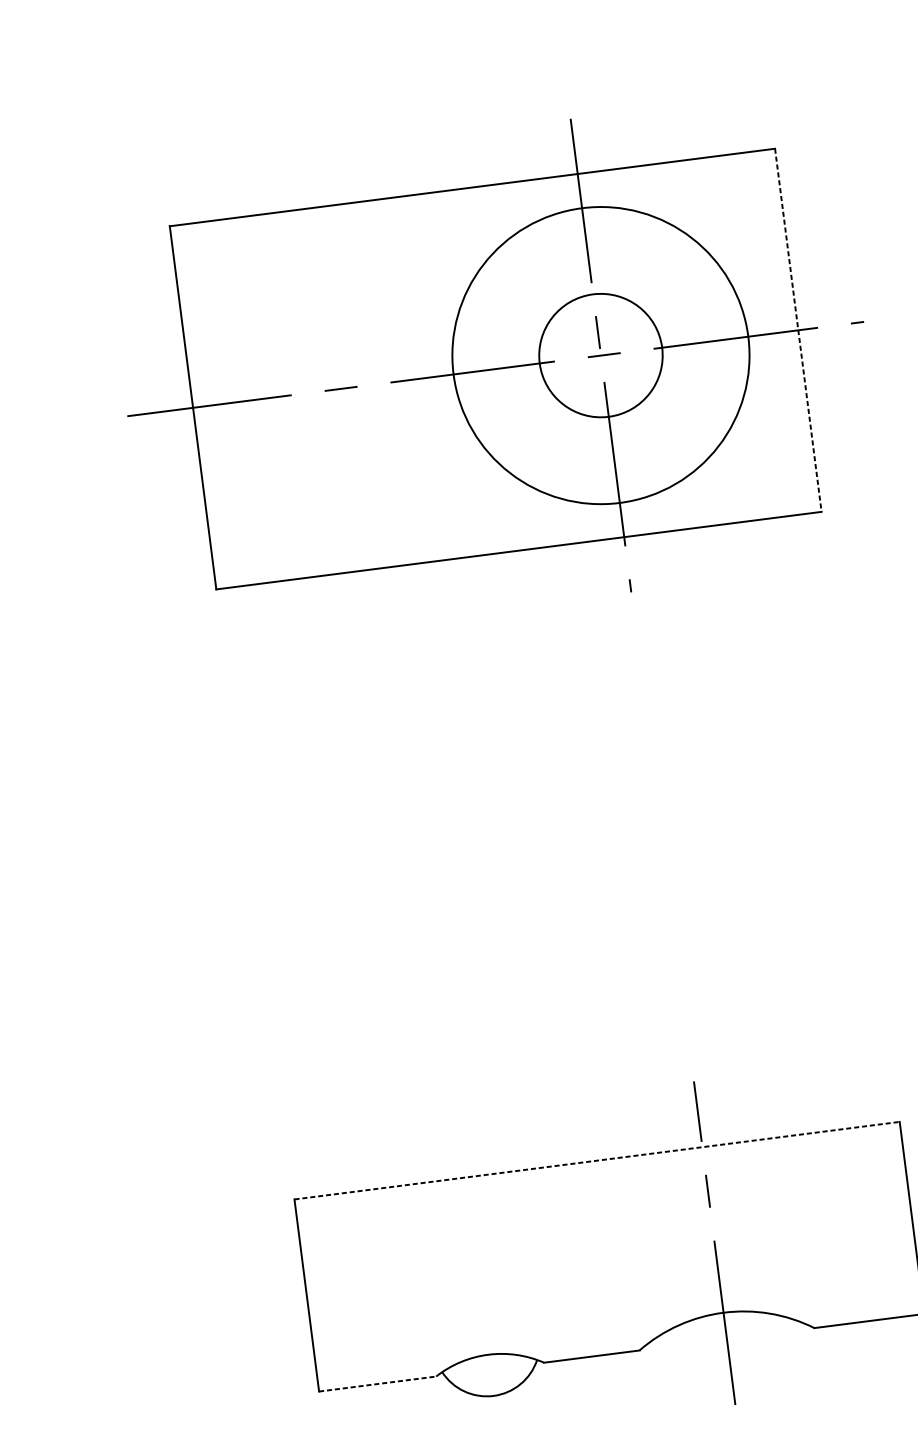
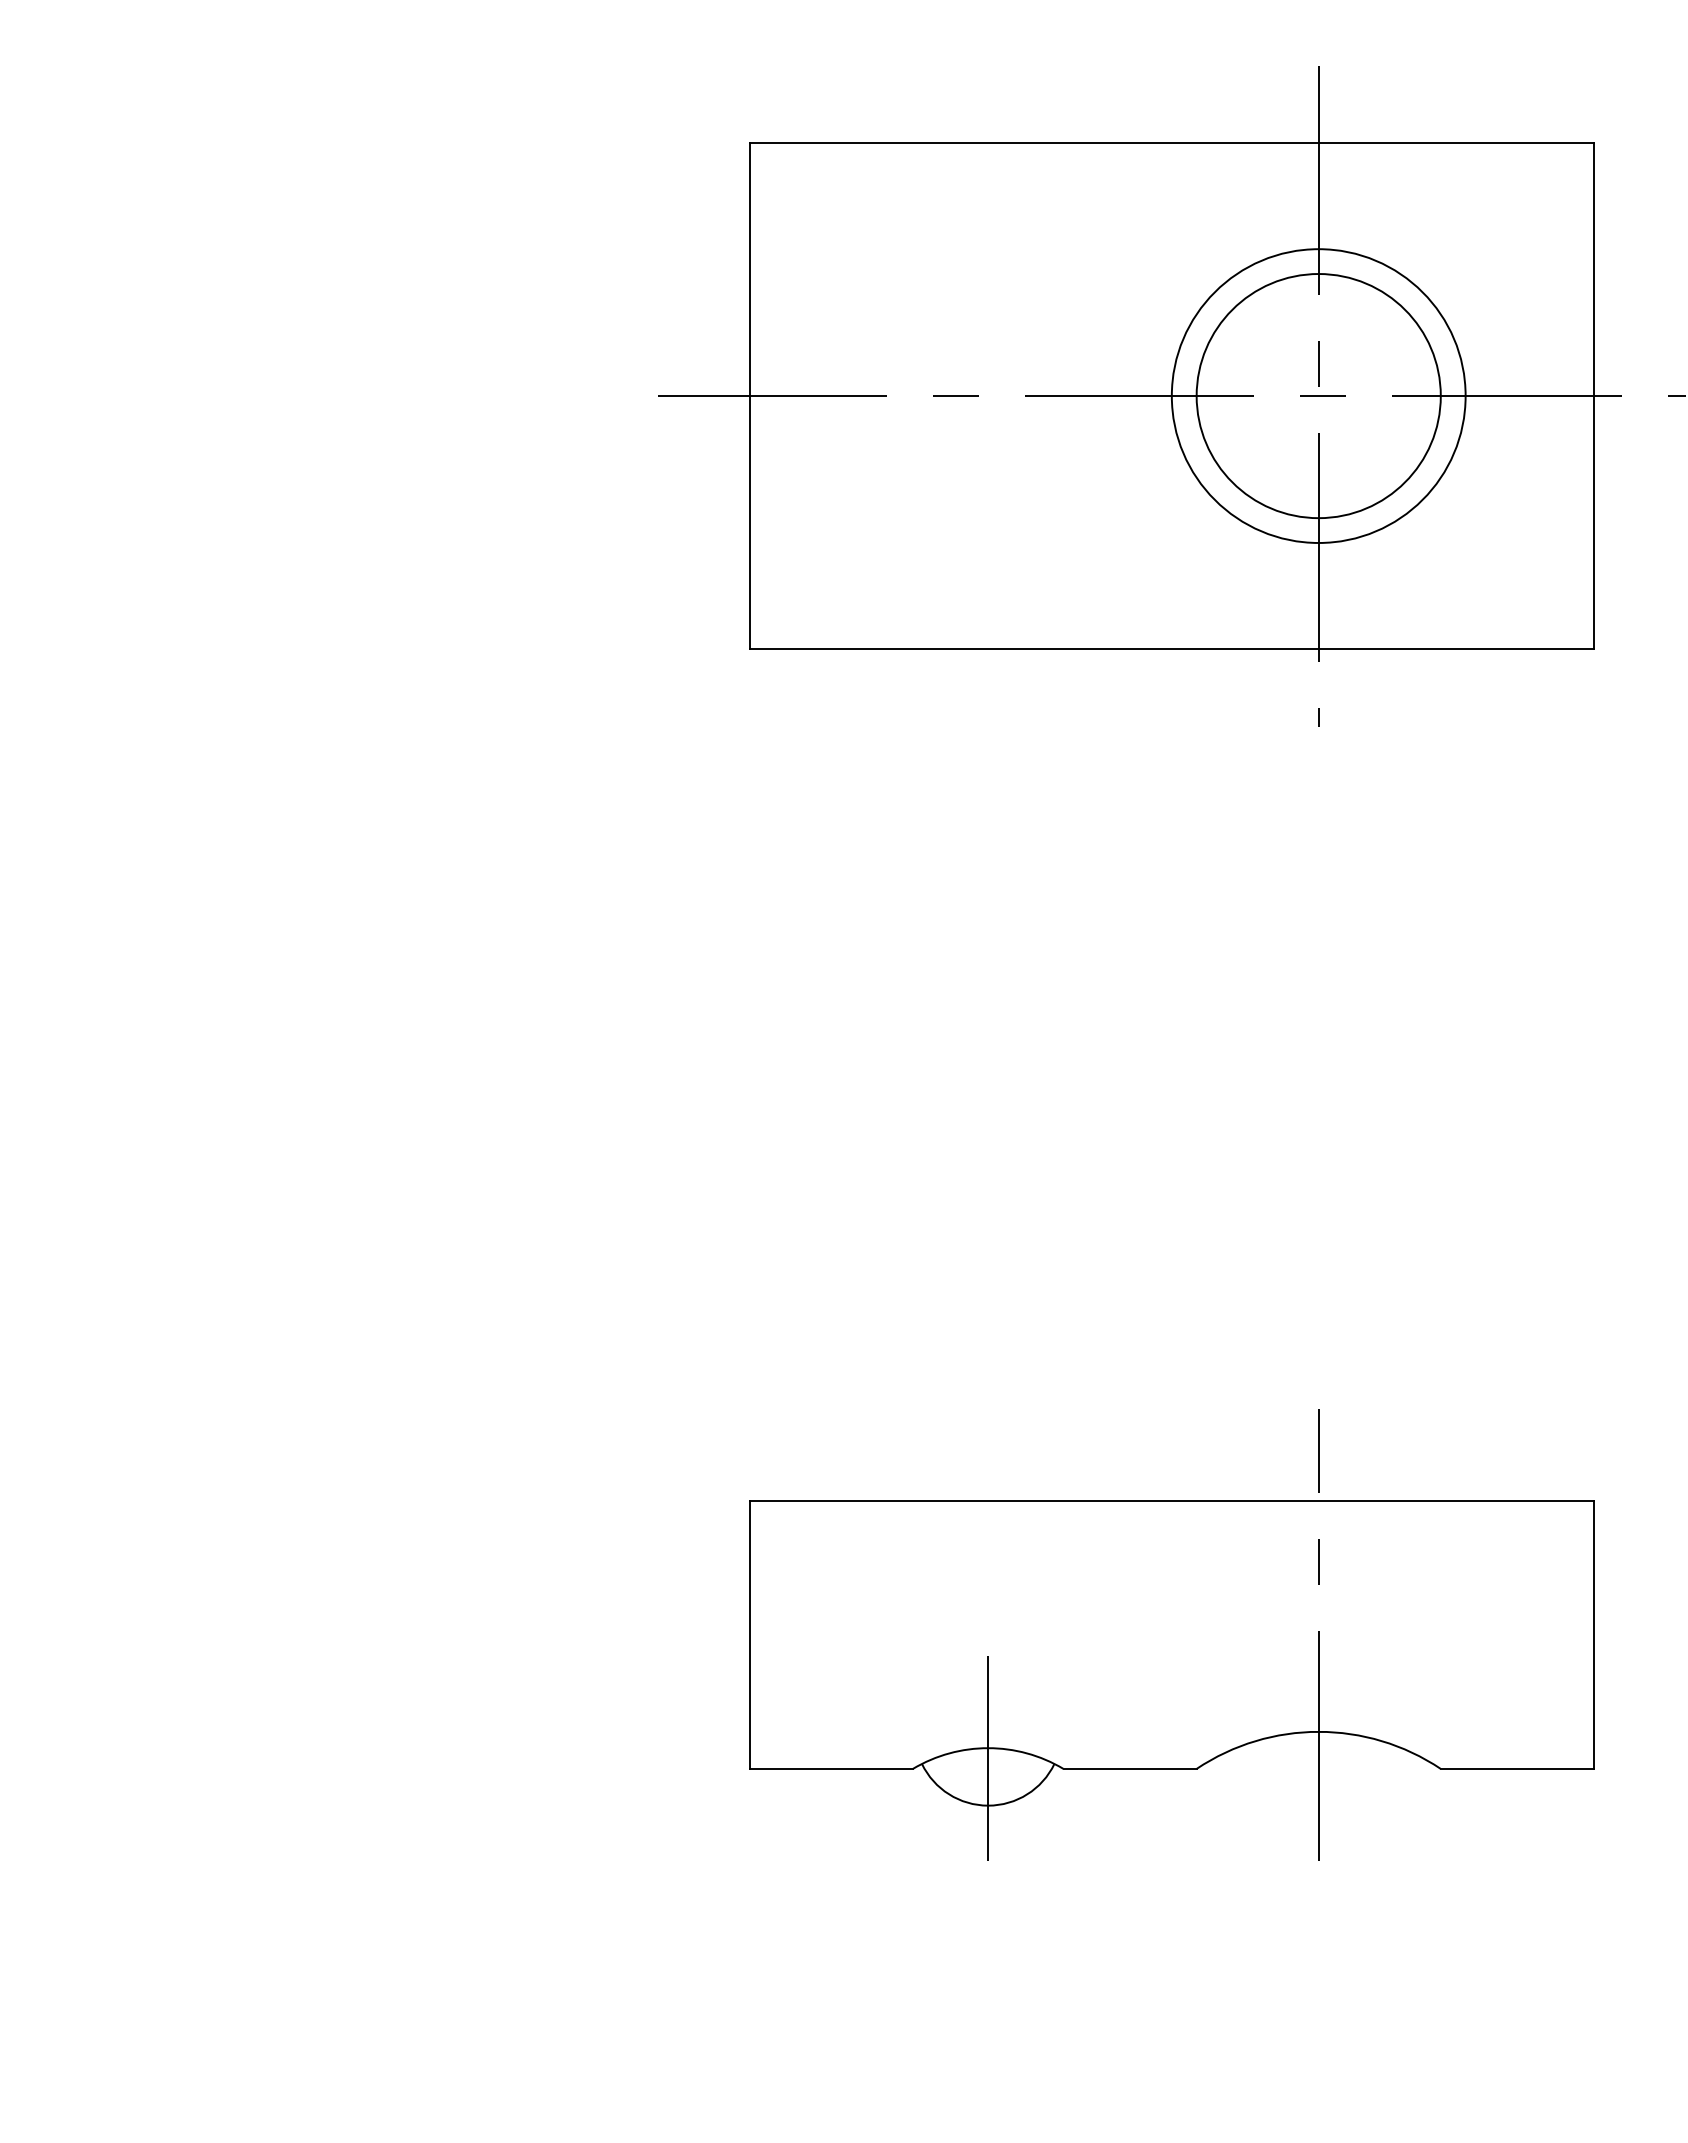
line: (798, 330) -> (1594, 396), dashed -> solid
circle: (600, 355) -> (1318, 395), size x0.71
circle: (600, 355) -> (1318, 396), size x1.43
line: (597, 1160) -> (1172, 1500), dashed -> solid
line: (489, 1362) -> (988, 1758), added
line: (377, 1383) -> (831, 1768), dashed -> solid

